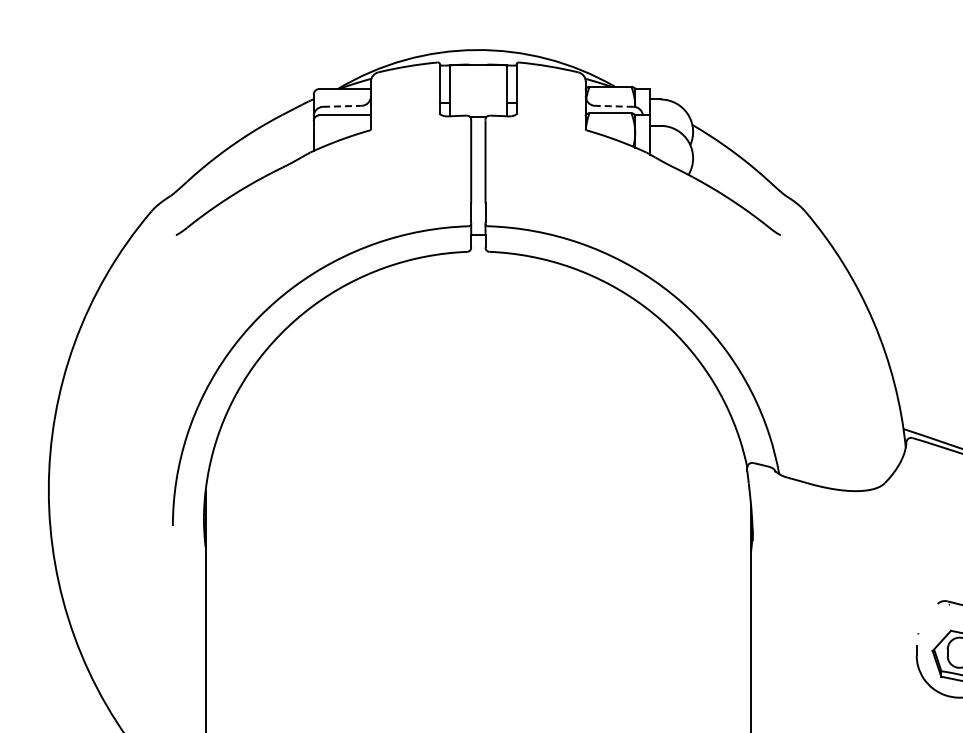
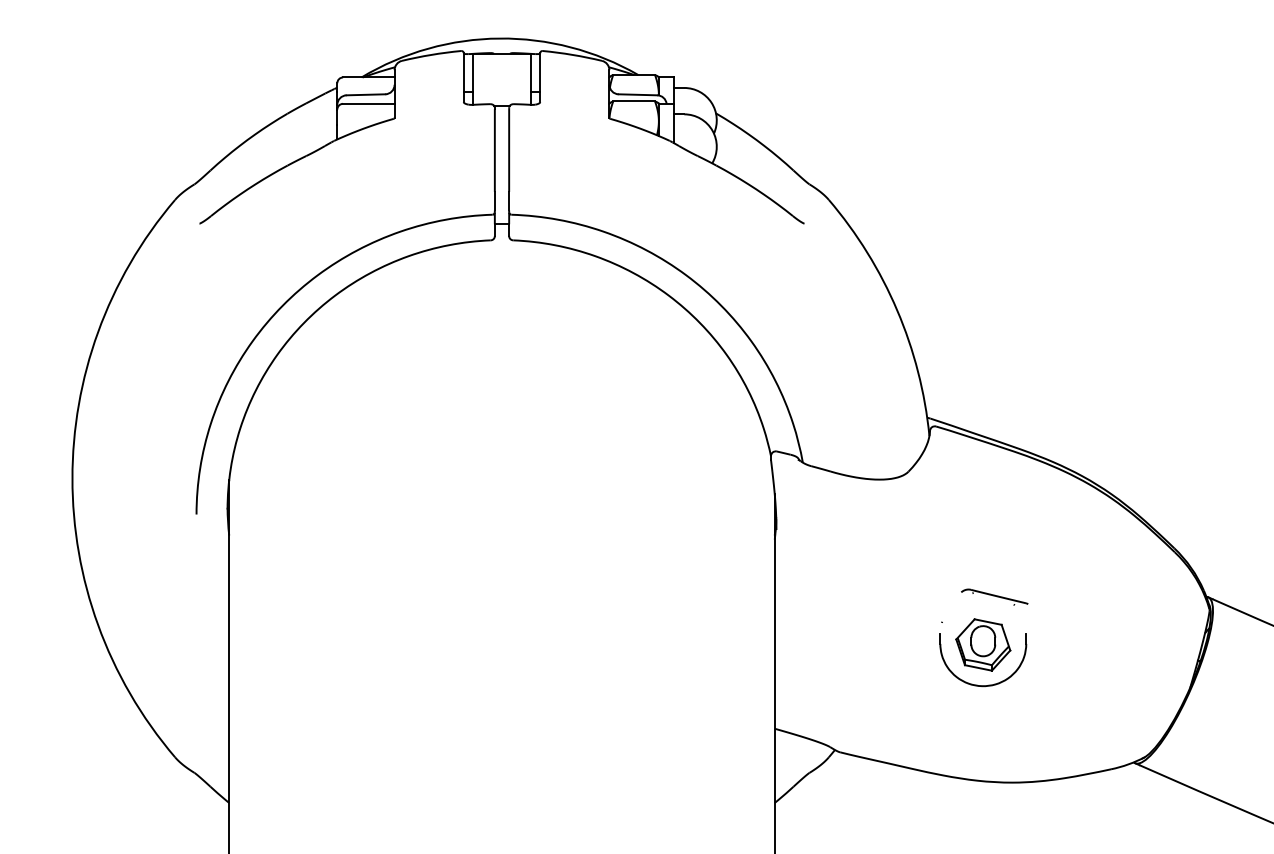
line: (342, 106) -> (366, 94), dashed -> solid
line: (613, 106) -> (637, 94), dashed -> solid

